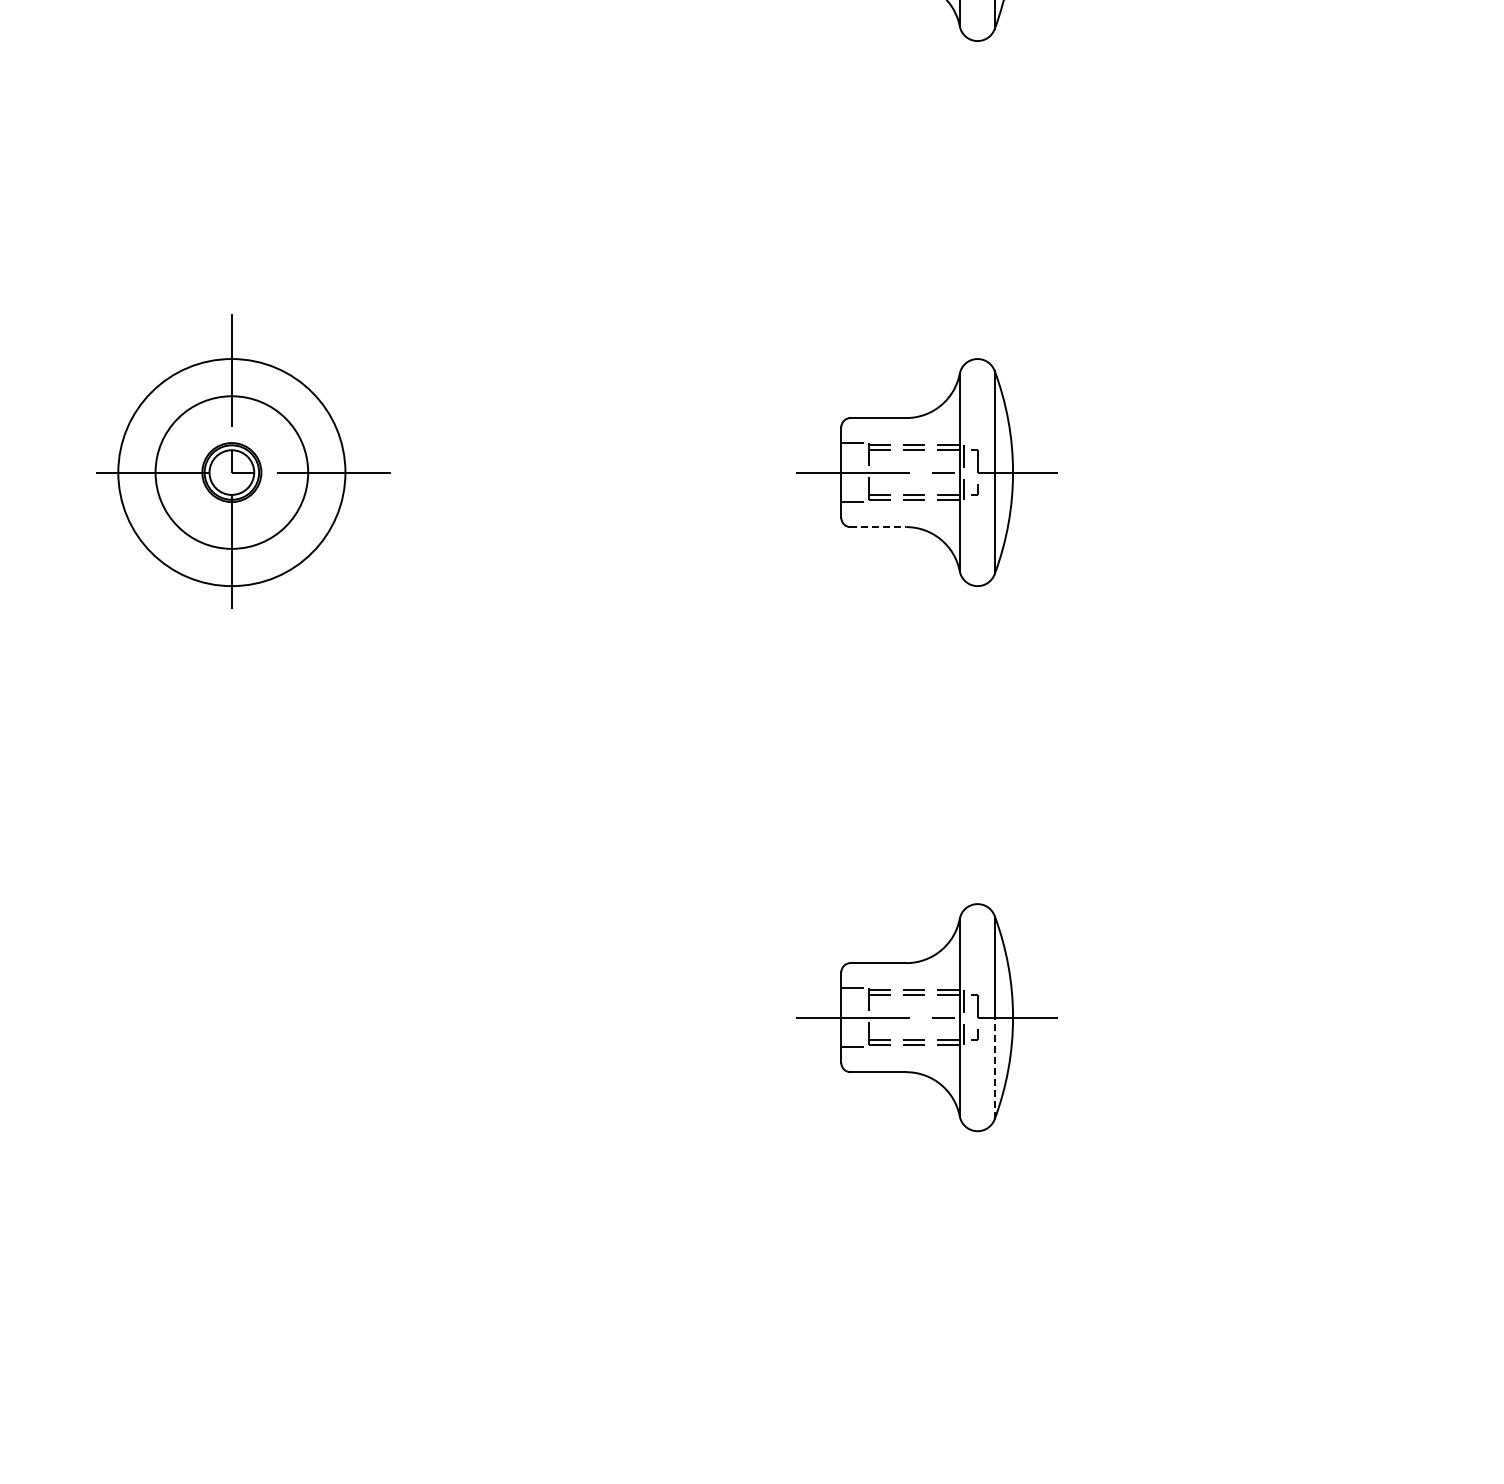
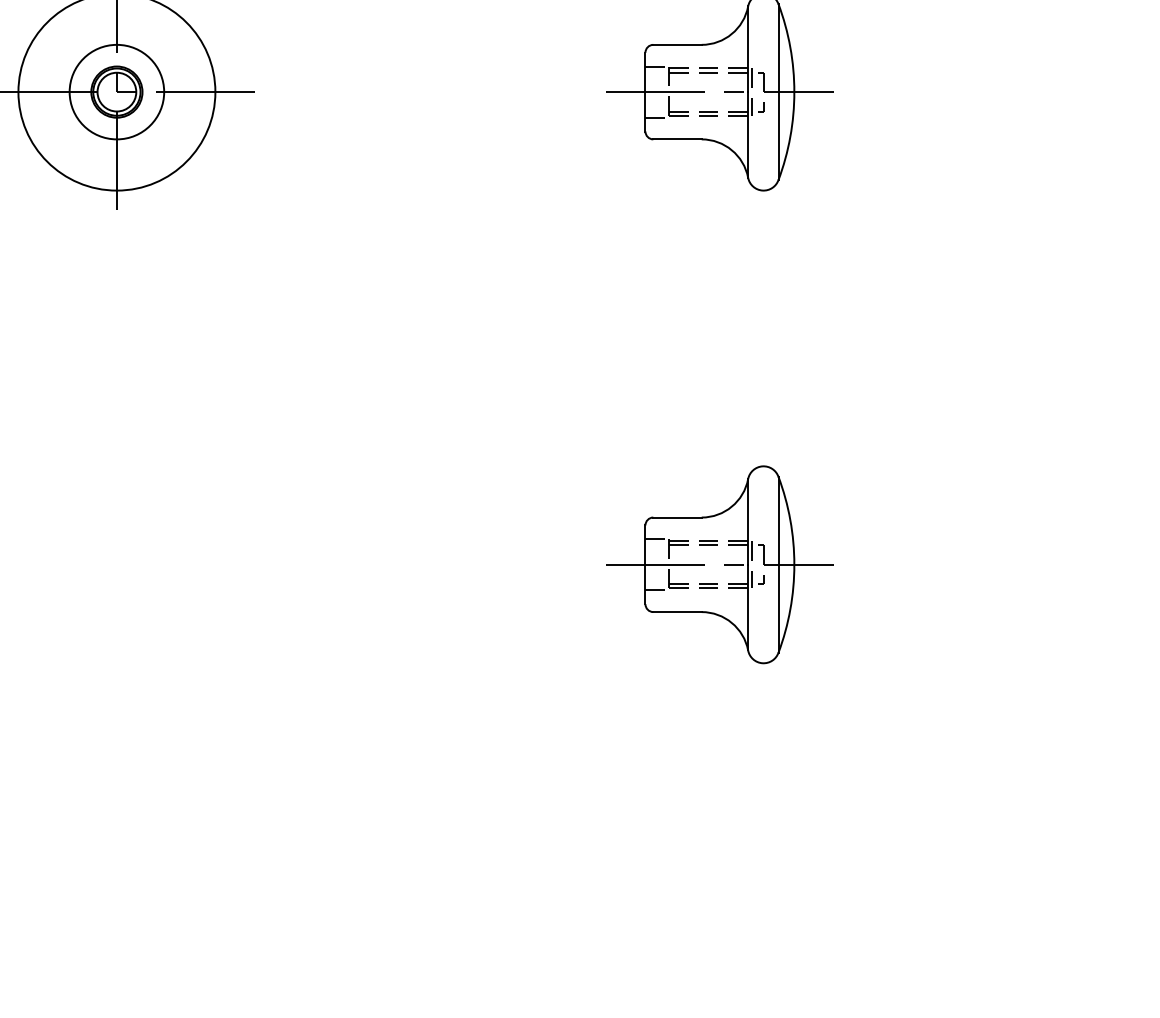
circle: (231, 472) -> (116, 92), size x0.71
line: (878, 527) -> (677, 139), dashed -> solid
line: (994, 1068) -> (778, 608), dashed -> solid

